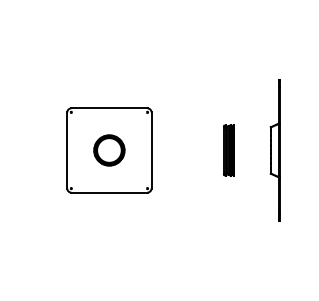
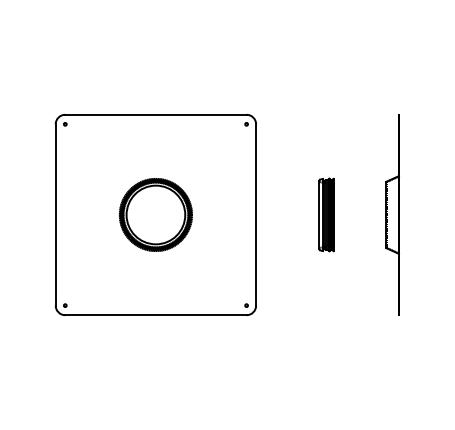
part: (109, 150) -> (156, 215), size x1.67

